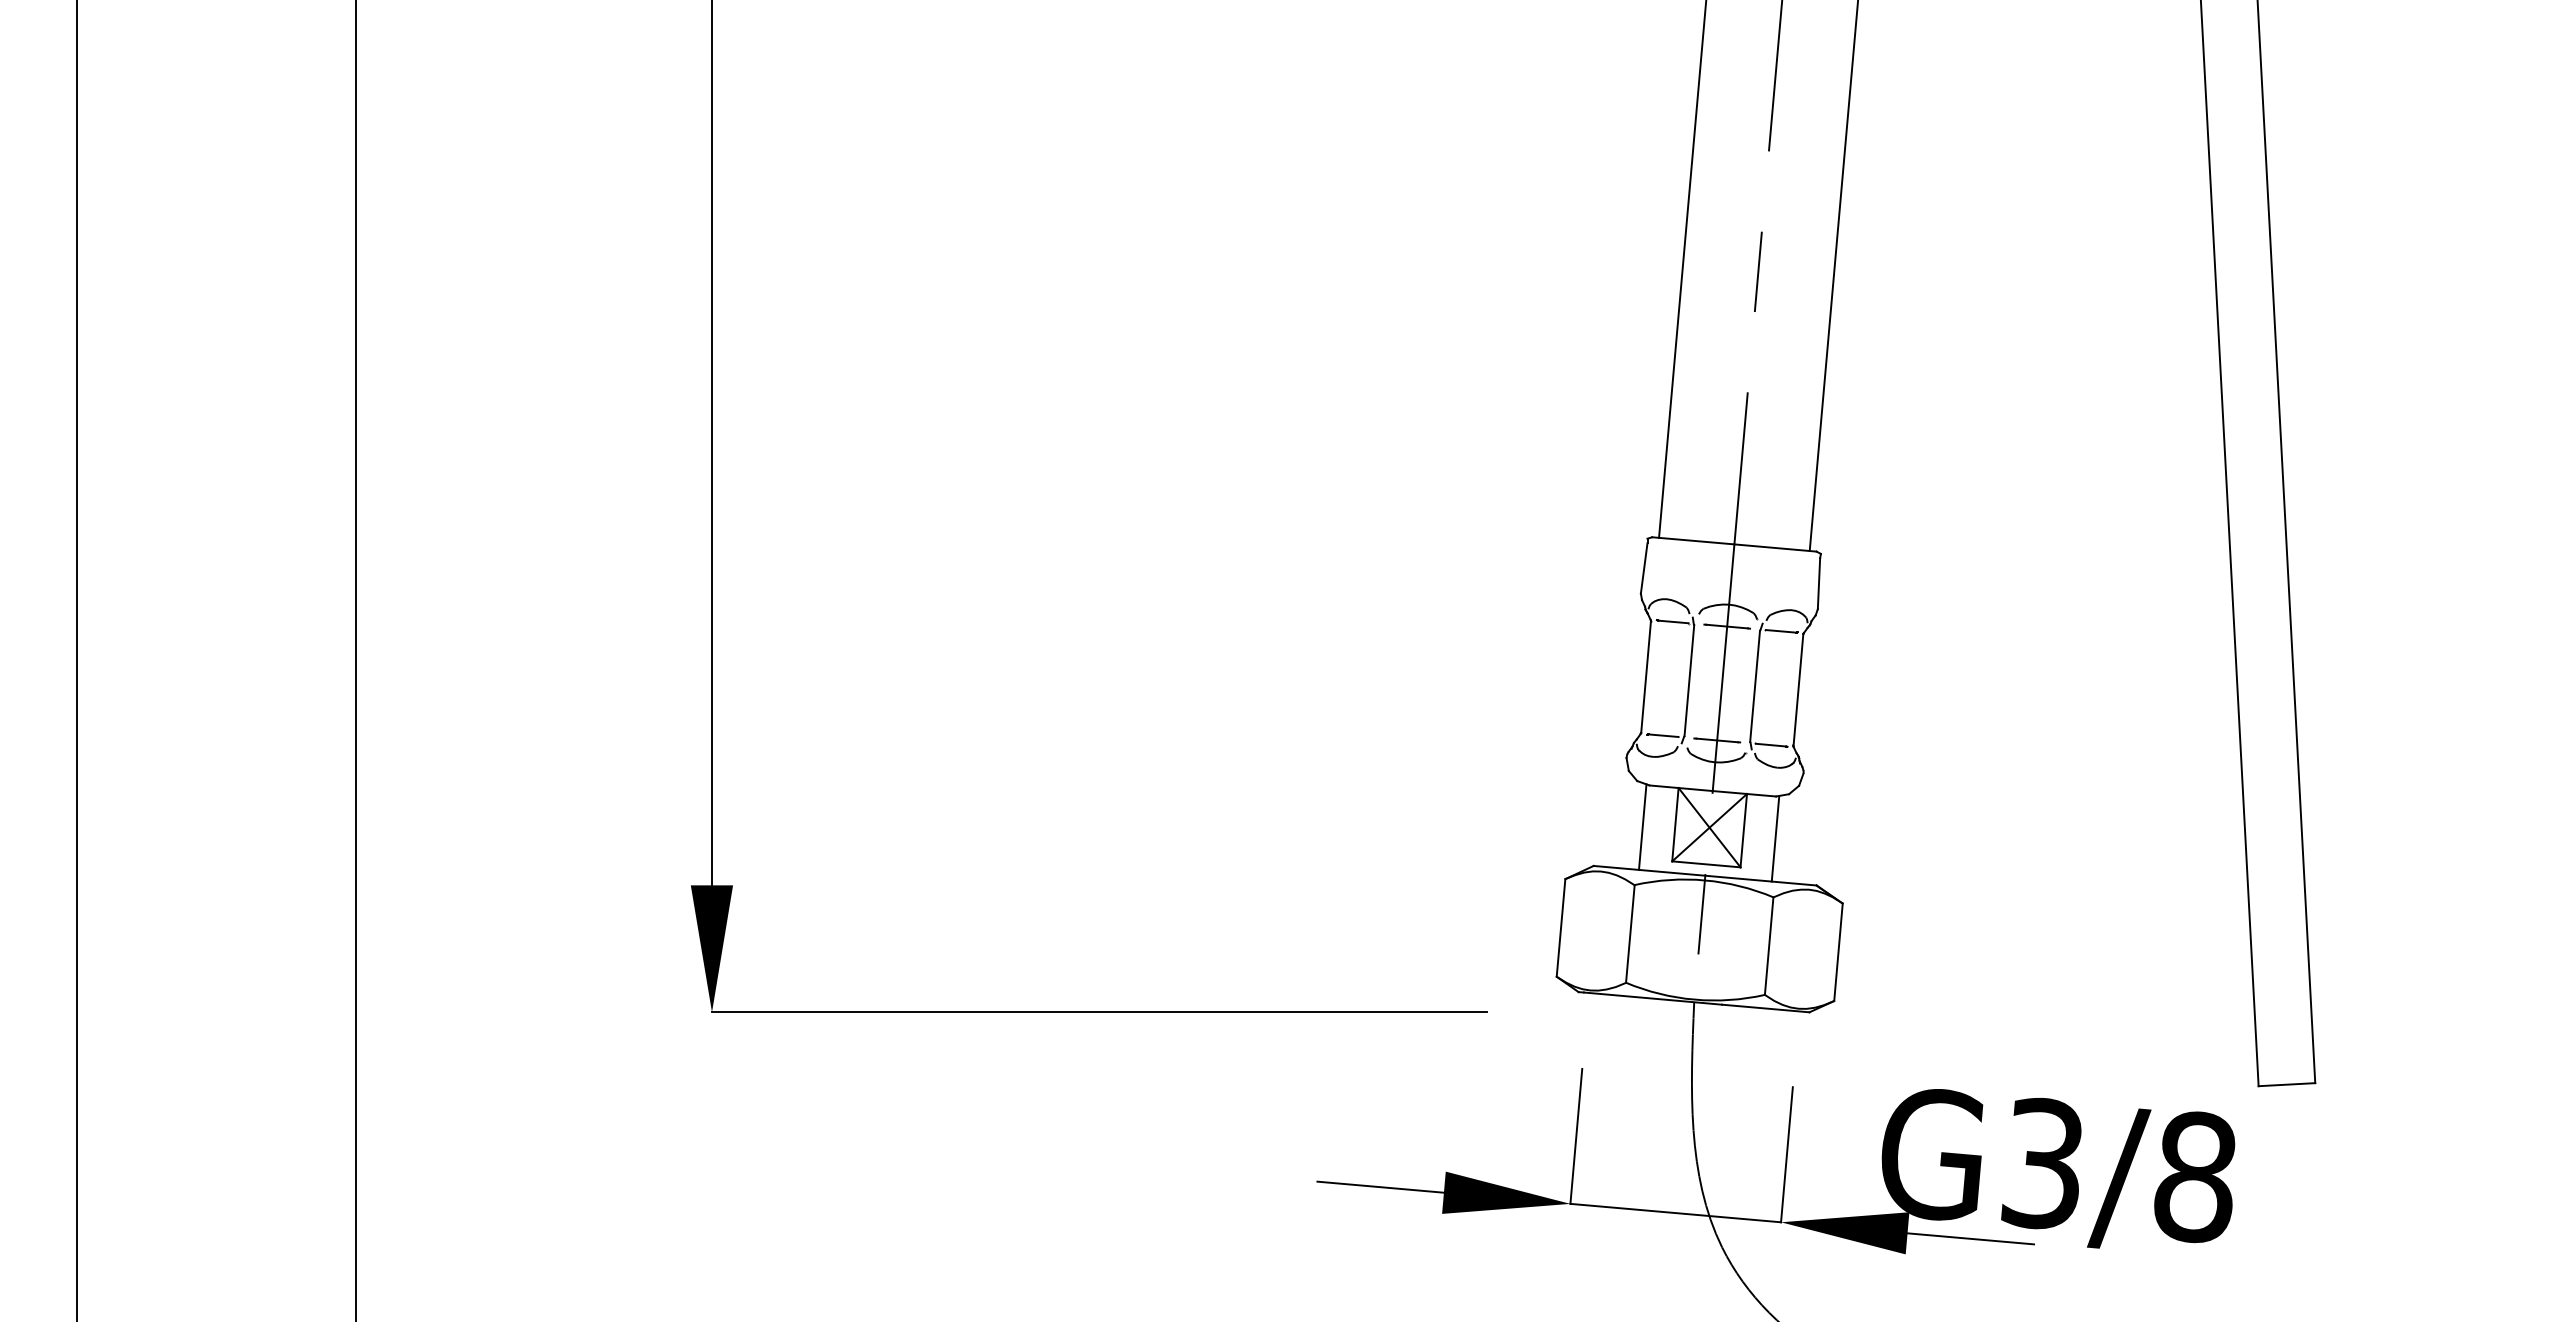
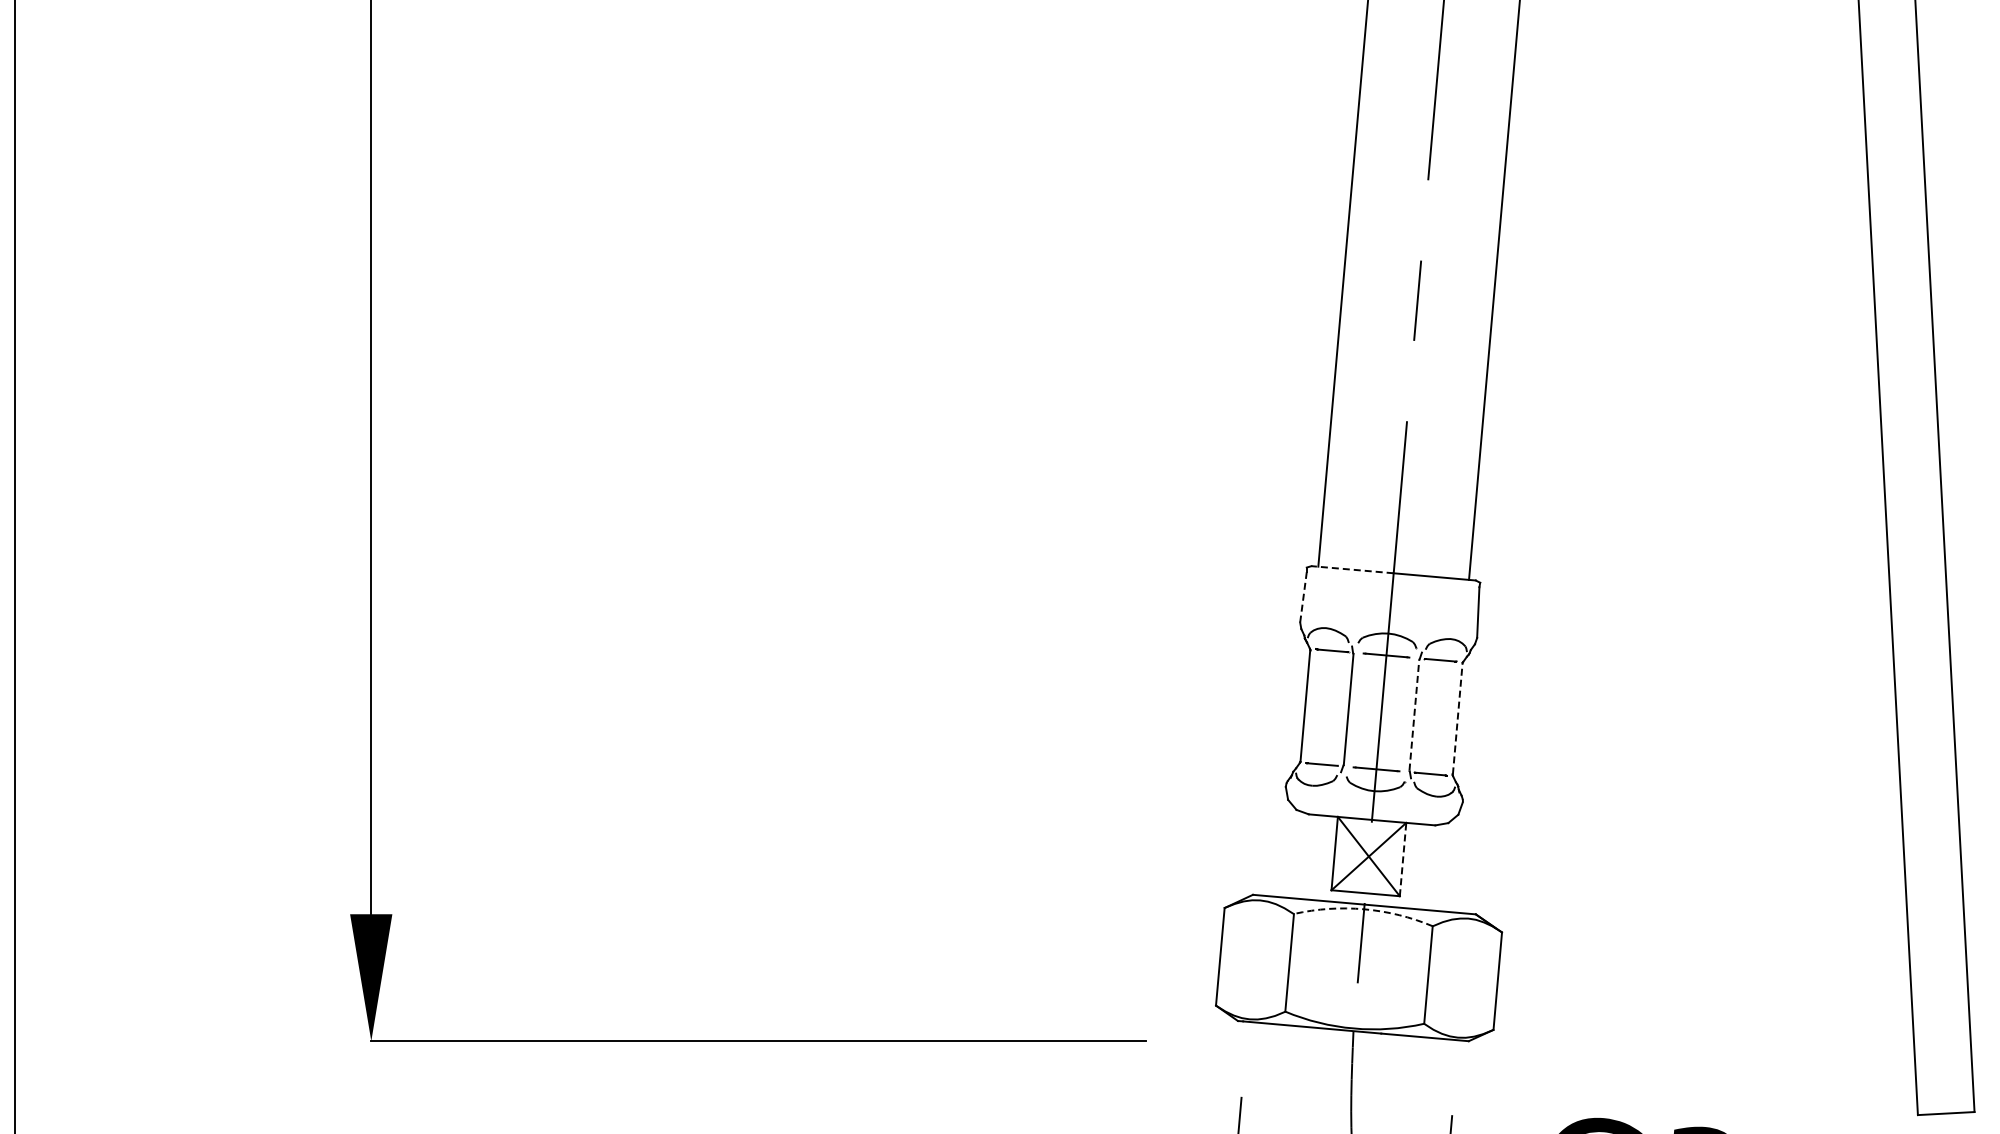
line: (1692, 540) -> (1351, 569), solid -> dashed
line: (1644, 567) -> (1303, 596), solid -> dashed
line: (1755, 685) -> (1414, 714), solid -> dashed
line: (1798, 689) -> (1457, 718), solid -> dashed
line: (1642, 827) -> (1301, 856), removed
line: (1743, 830) -> (1402, 859), solid -> dashed
line: (1775, 838) -> (1434, 867), removed
arc: (1705, 880) -> (1364, 909), solid -> dashed

